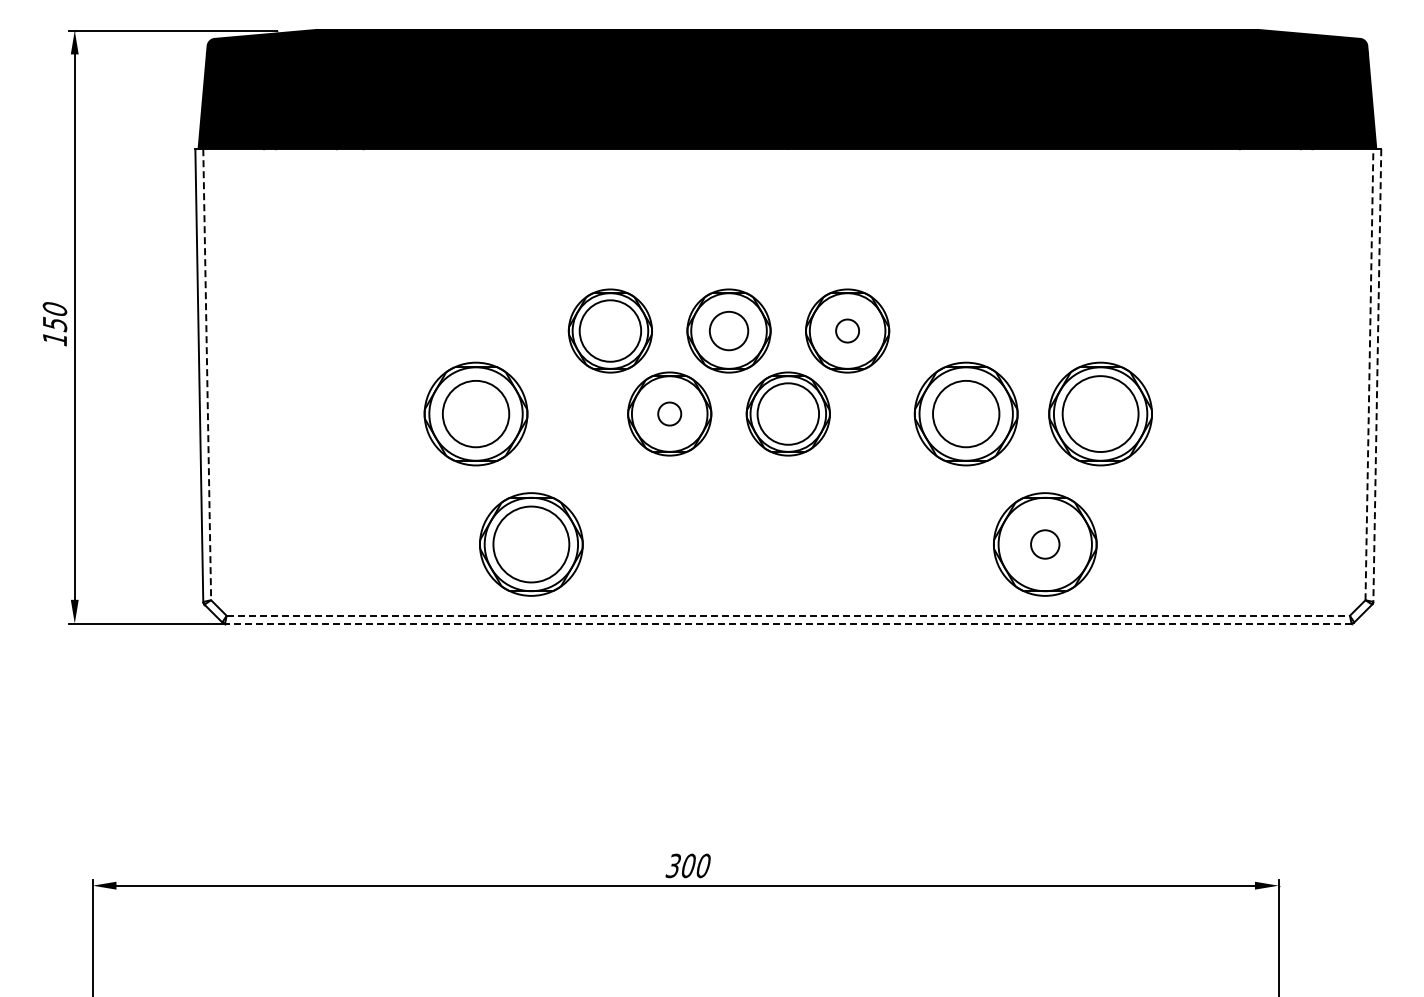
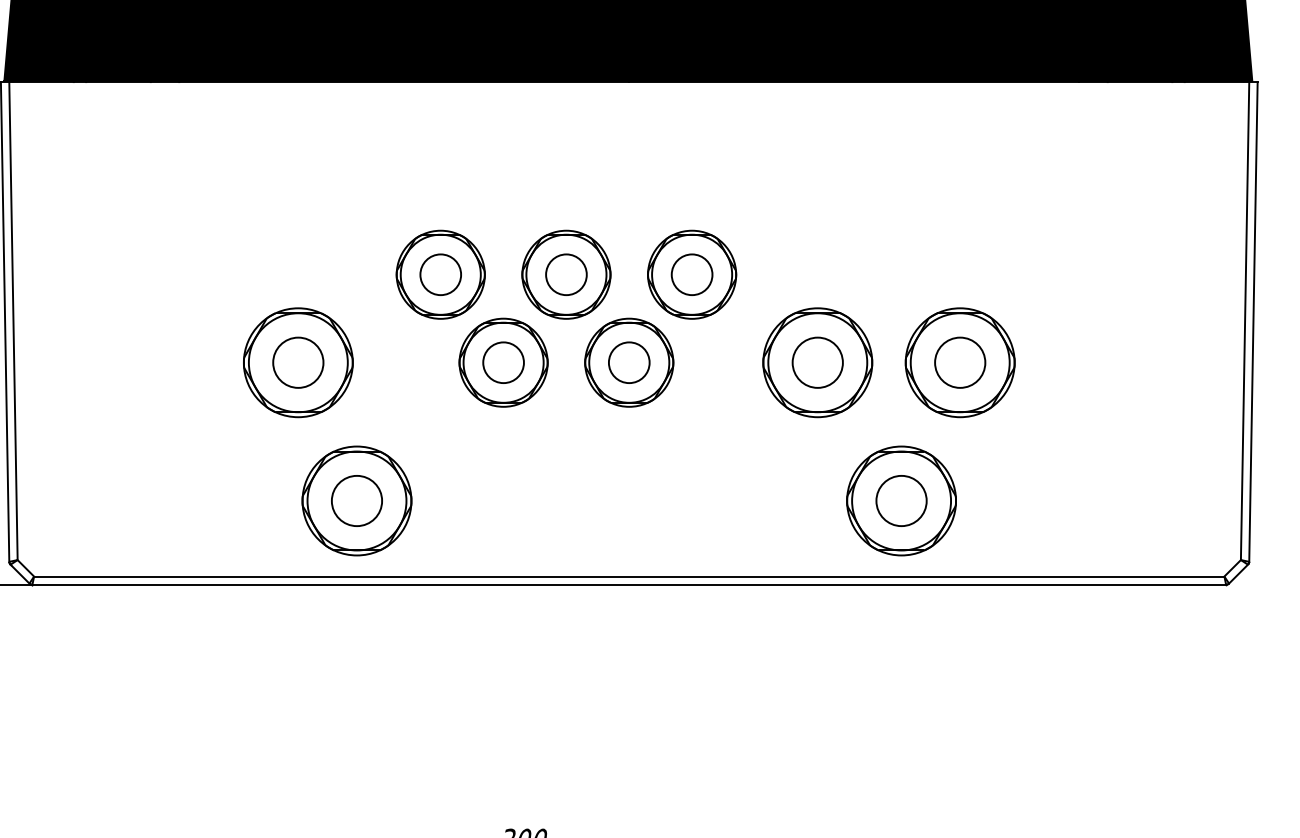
circle: (610, 330) -> (440, 274), size x0.62
circle: (847, 330) -> (691, 274), size x1.67
line: (207, 374) -> (13, 320), dashed -> solid
line: (1369, 374) -> (1245, 320), dashed -> solid
line: (1377, 376) -> (1253, 322), dashed -> solid
circle: (475, 413) -> (297, 362), size x0.71
circle: (669, 413) -> (503, 362), size x1.67
circle: (788, 413) -> (629, 362), size x0.62
circle: (965, 413) -> (817, 362), size x0.71
circle: (1100, 413) -> (960, 362), size x0.62
circle: (531, 544) -> (357, 500), size x0.62
circle: (1044, 544) -> (900, 500), size x1.67
line: (788, 615) -> (629, 576), dashed -> solid
line: (787, 623) -> (628, 584), dashed -> solid

